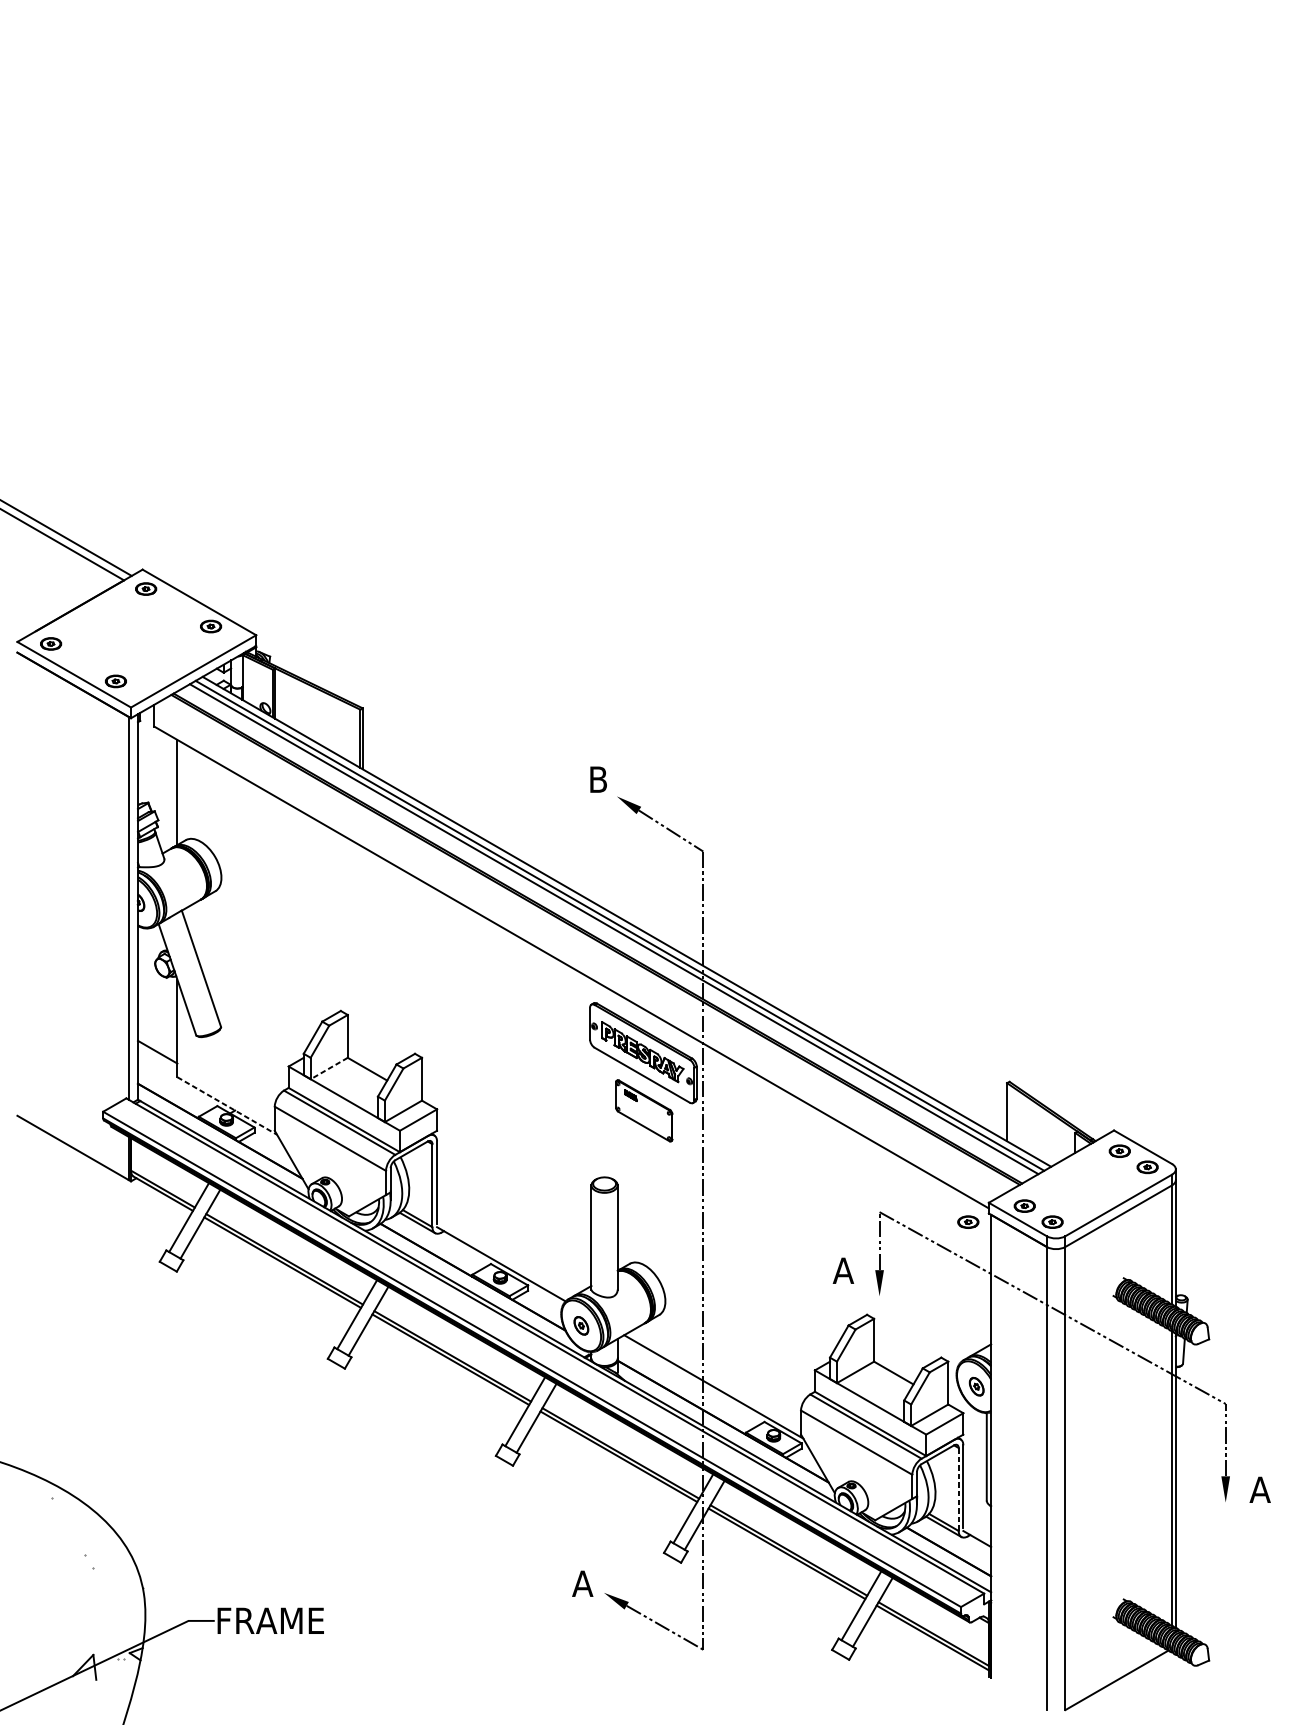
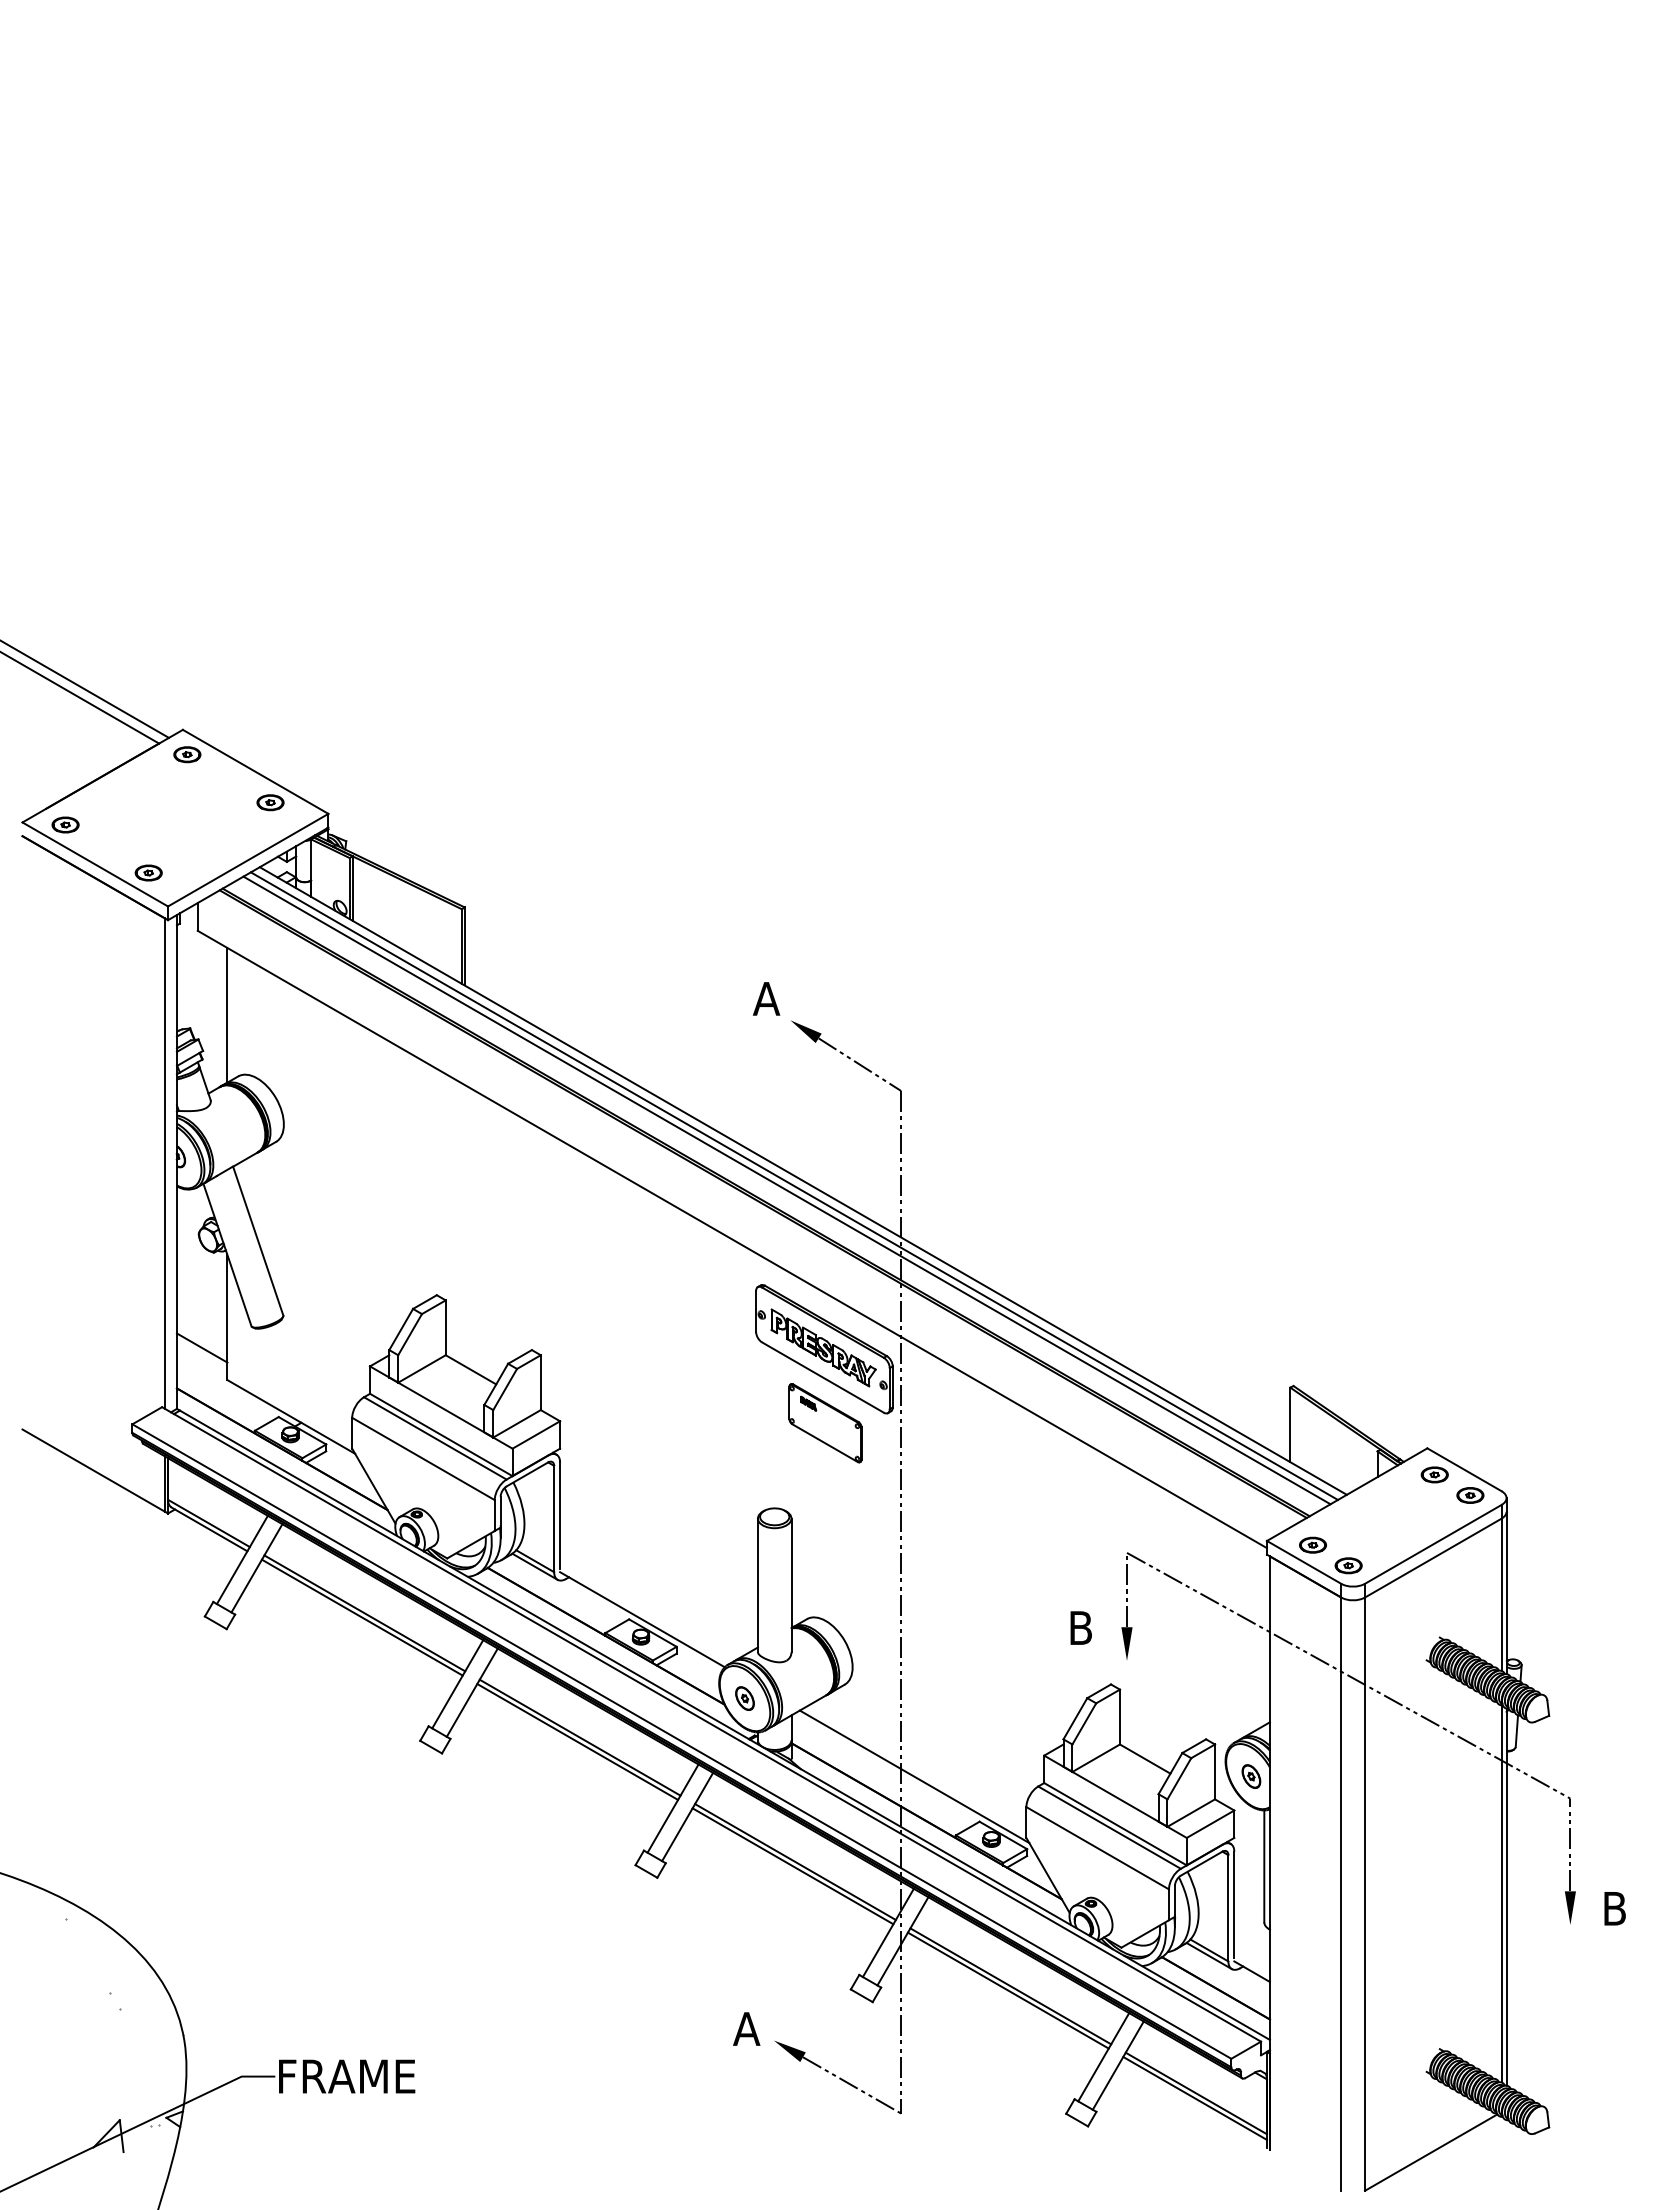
text: (598, 779) -> (766, 998), B -> A
line: (328, 1068) -> (421, 1369), dashed -> solid
line: (227, 1105) -> (291, 1416), dashed -> solid
part: (968, 1221) -> (1240, 1565), removed
text: (843, 1270) -> (1080, 1627), A -> B
line: (958, 1489) -> (1228, 1908), dashed -> solid
text: (1260, 1489) -> (1614, 1908), A -> B

